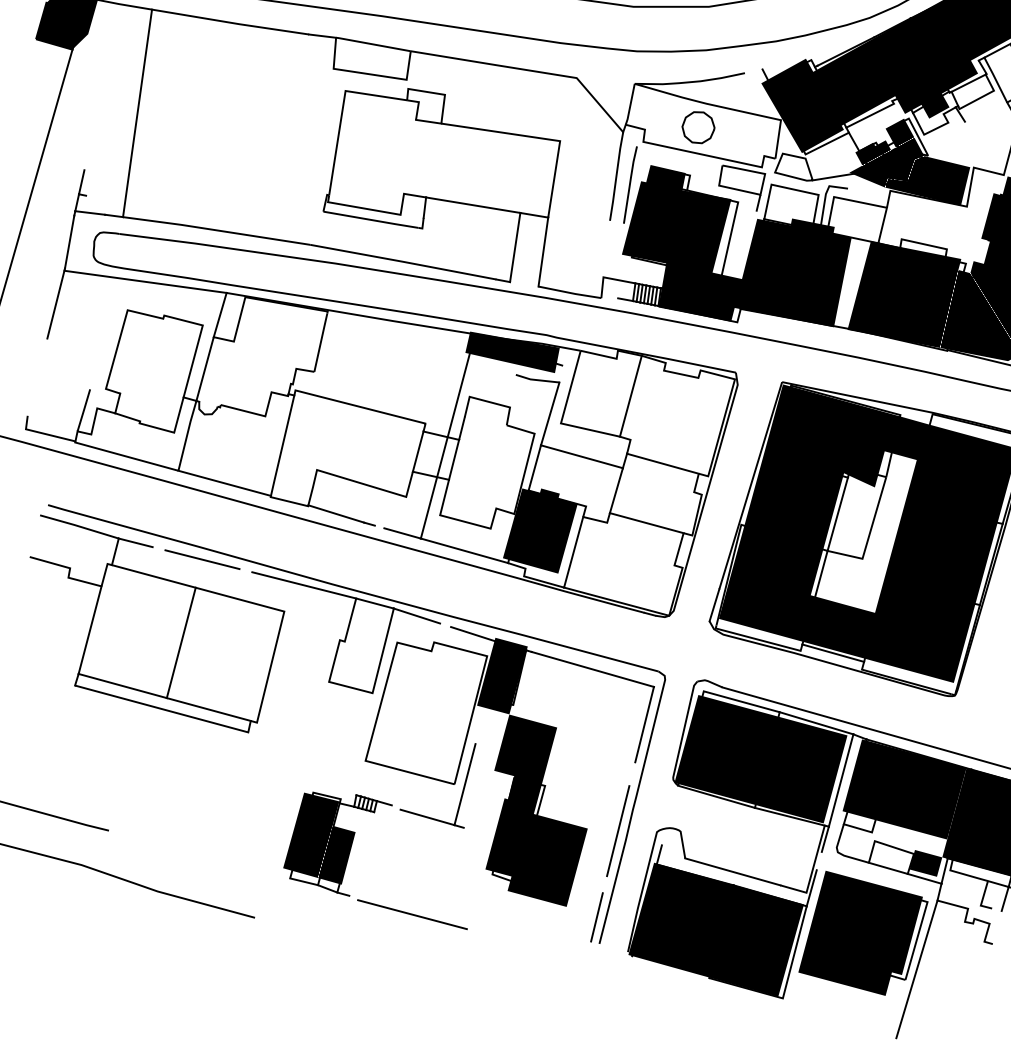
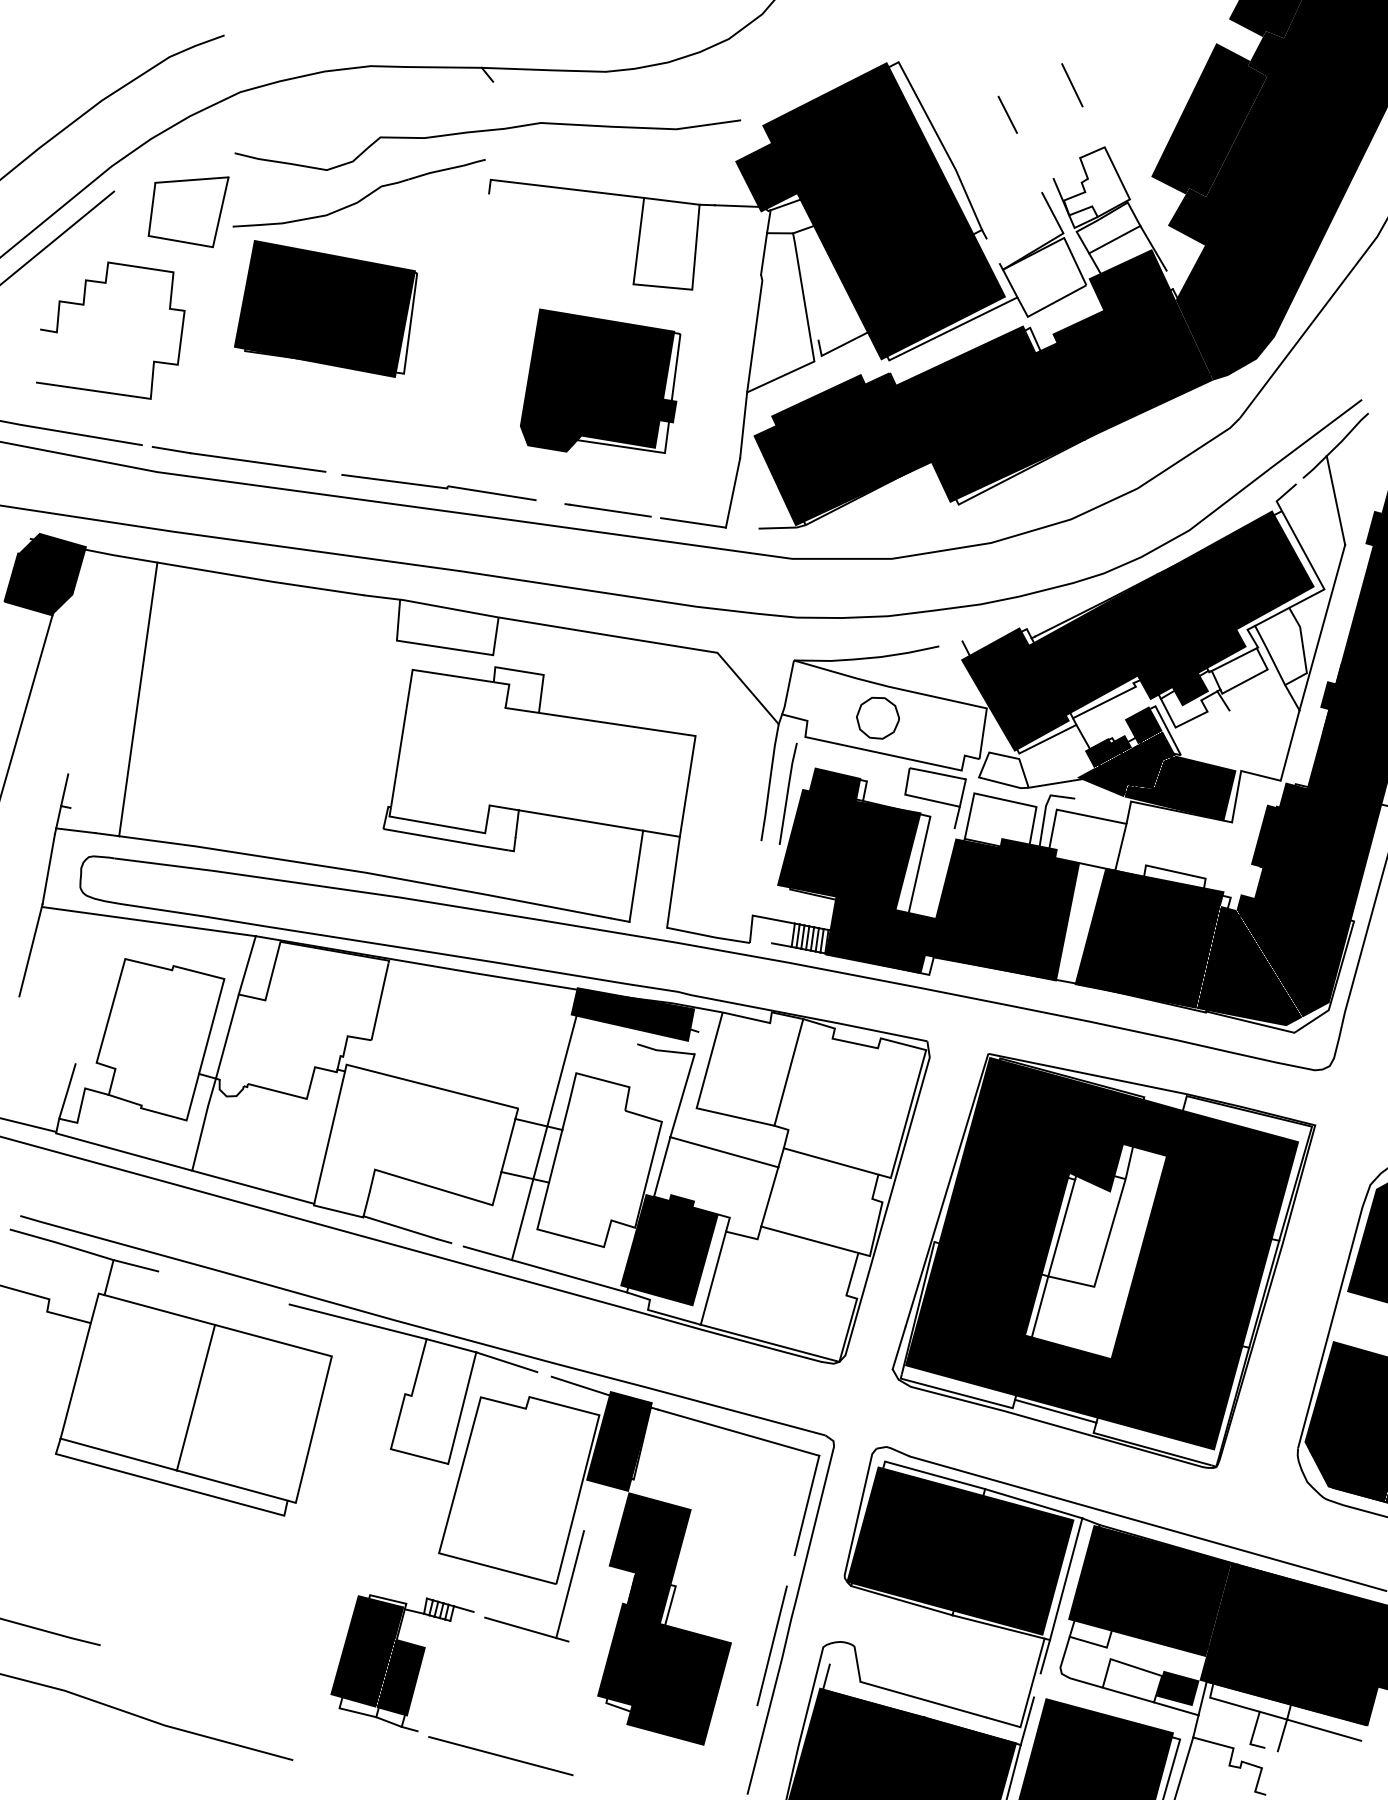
line: (202, 559) -> (223, 1287), removed
line: (596, 917) -> (743, 1759), removed

